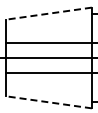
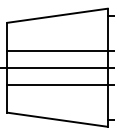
line: (48, 13) -> (56, 15), dashed -> solid
line: (48, 102) -> (56, 119), dashed -> solid

